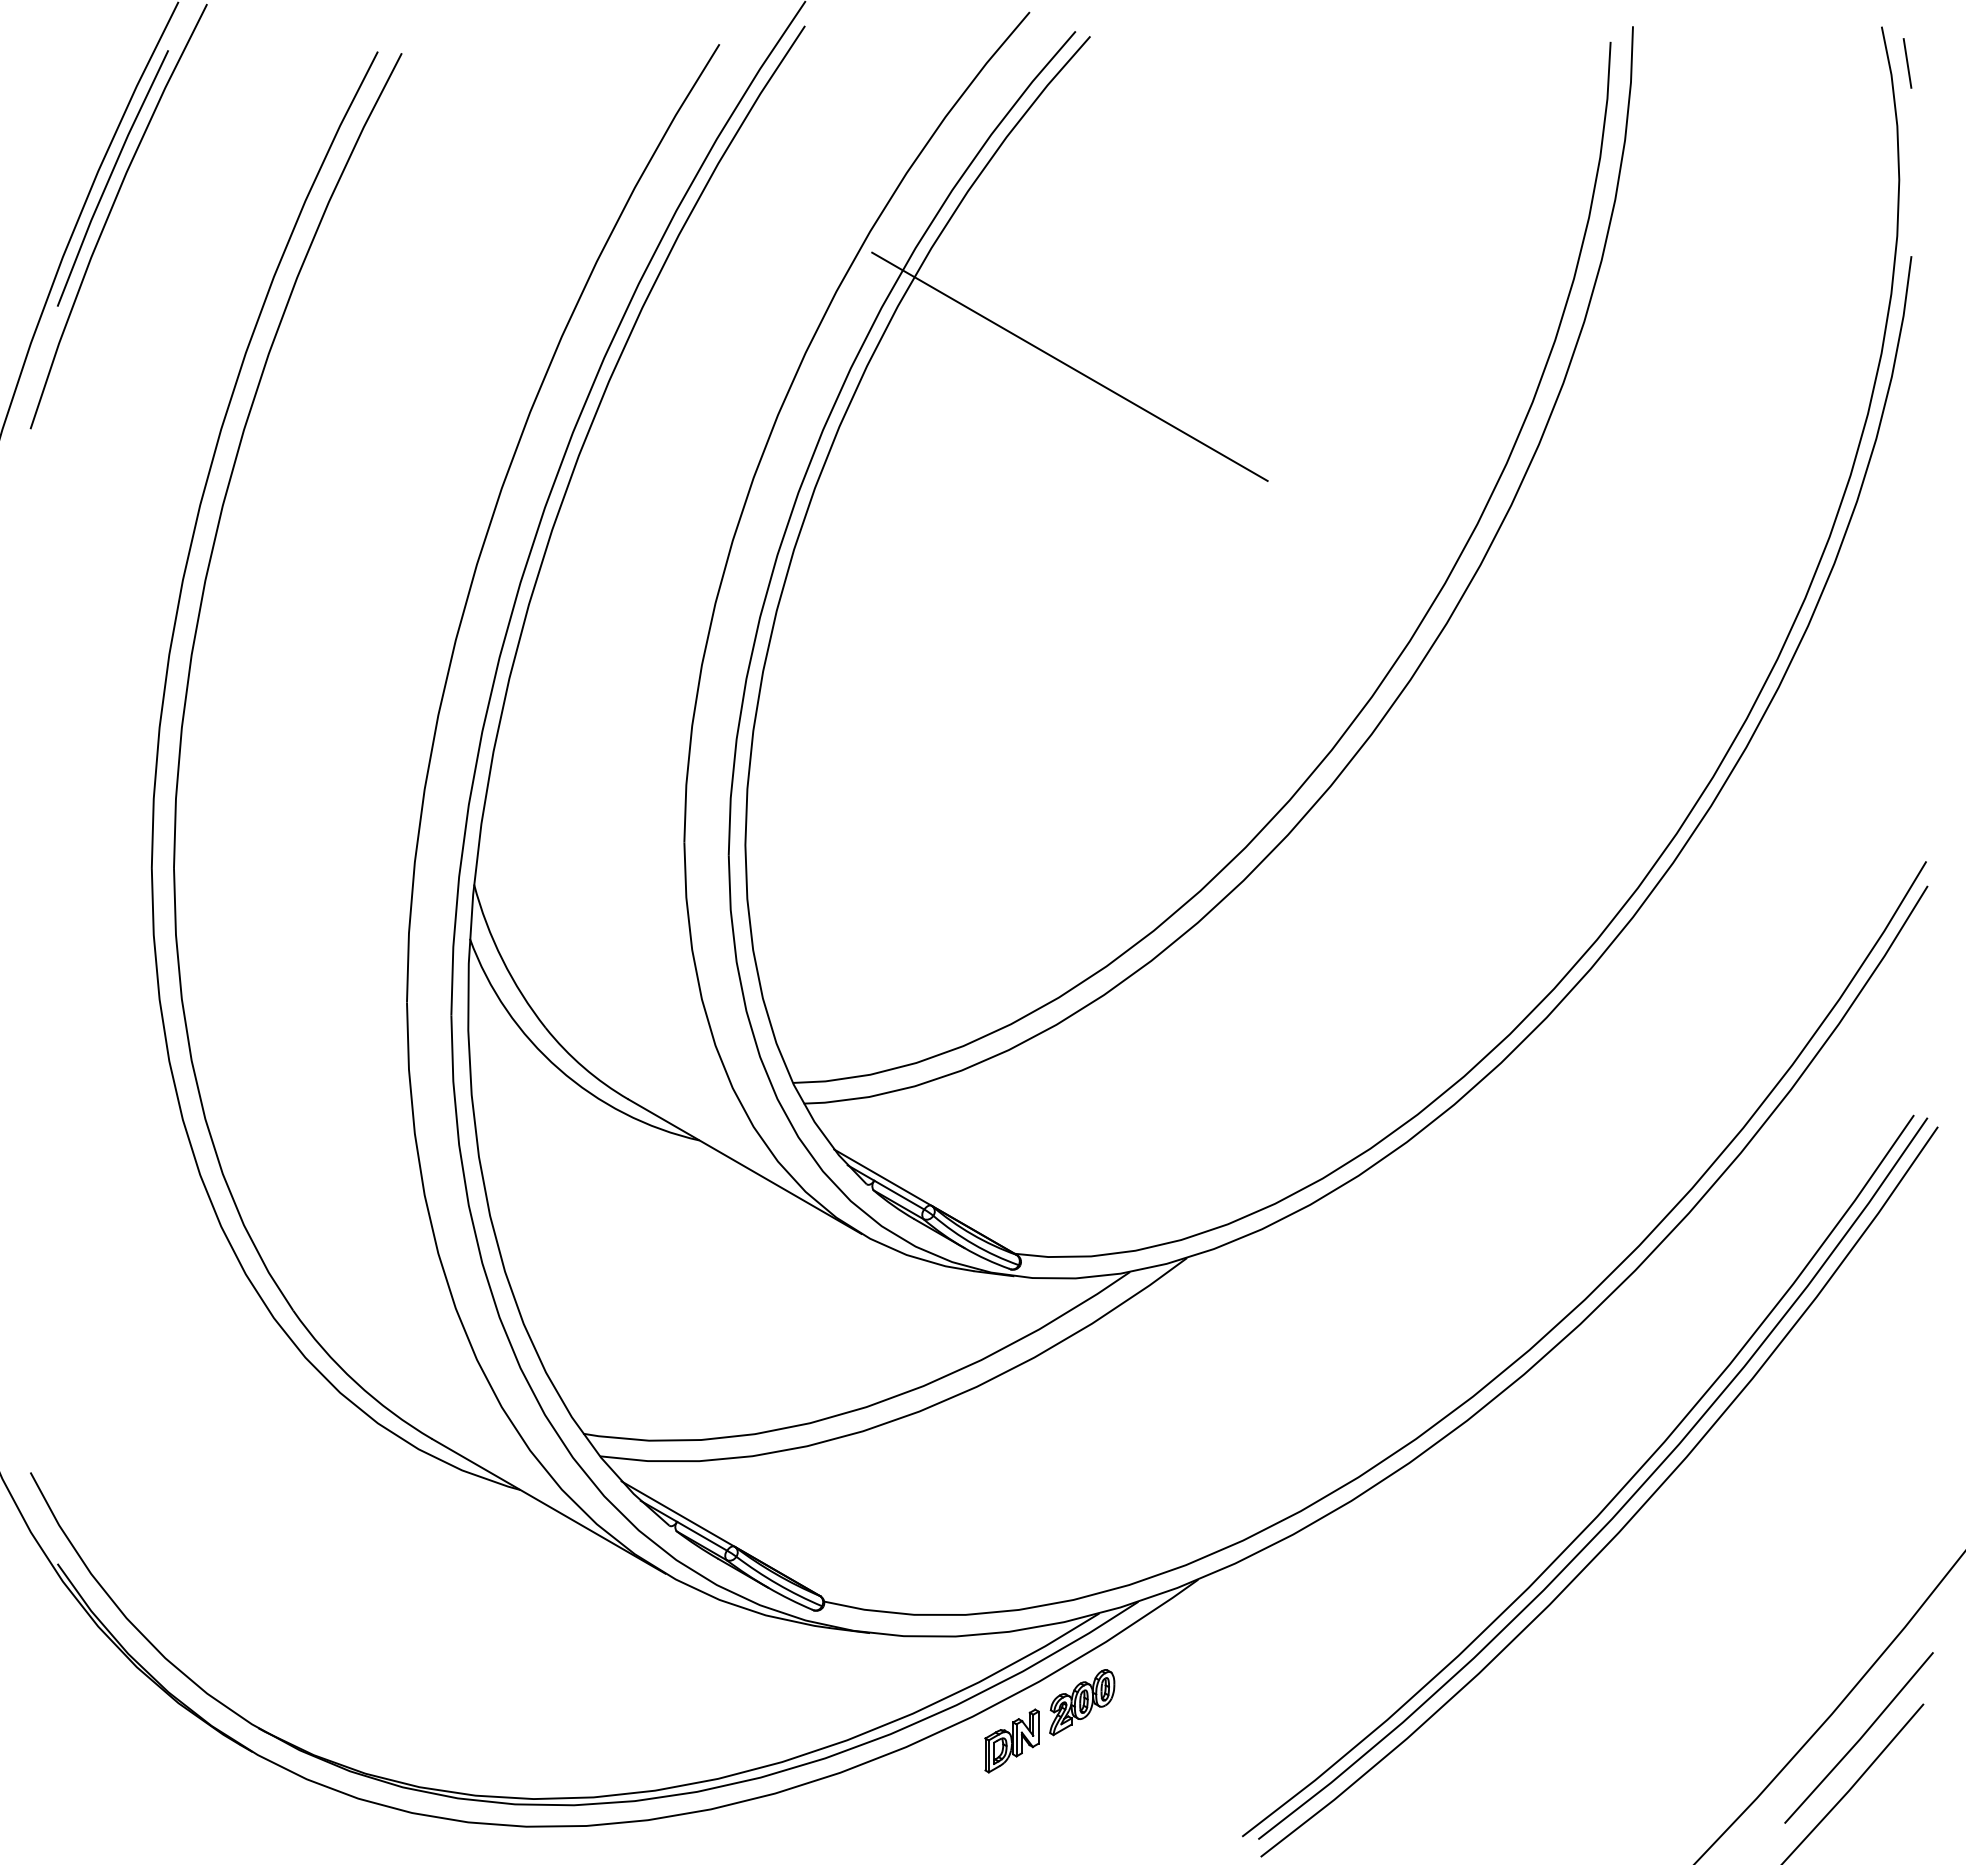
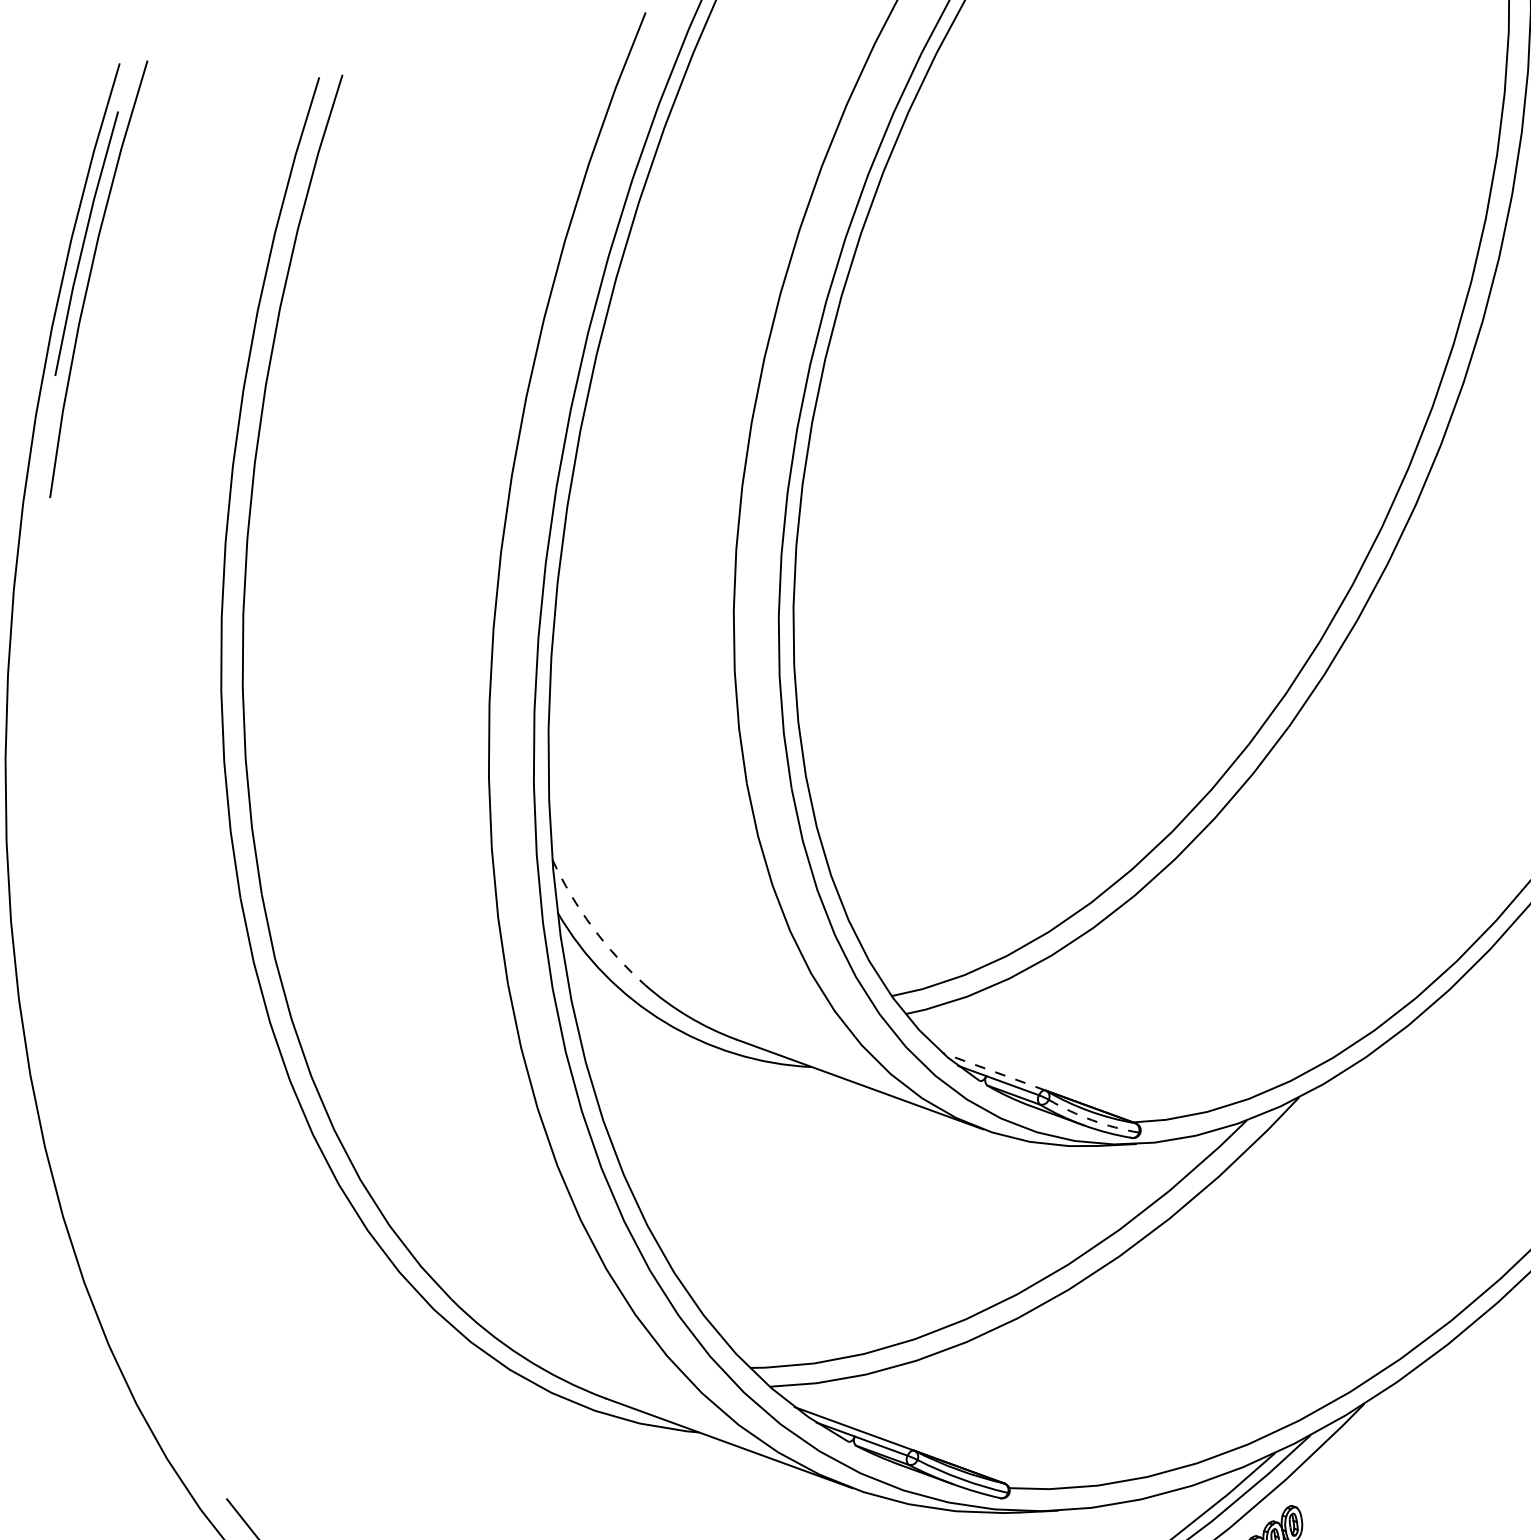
line: (1069, 366) -> (1035, 262), removed
arc: (502, 959) -> (592, 926), solid -> dashed
line: (882, 1177) -> (993, 1071), solid -> dashed
arc: (973, 1244) -> (1092, 1120), solid -> dashed

